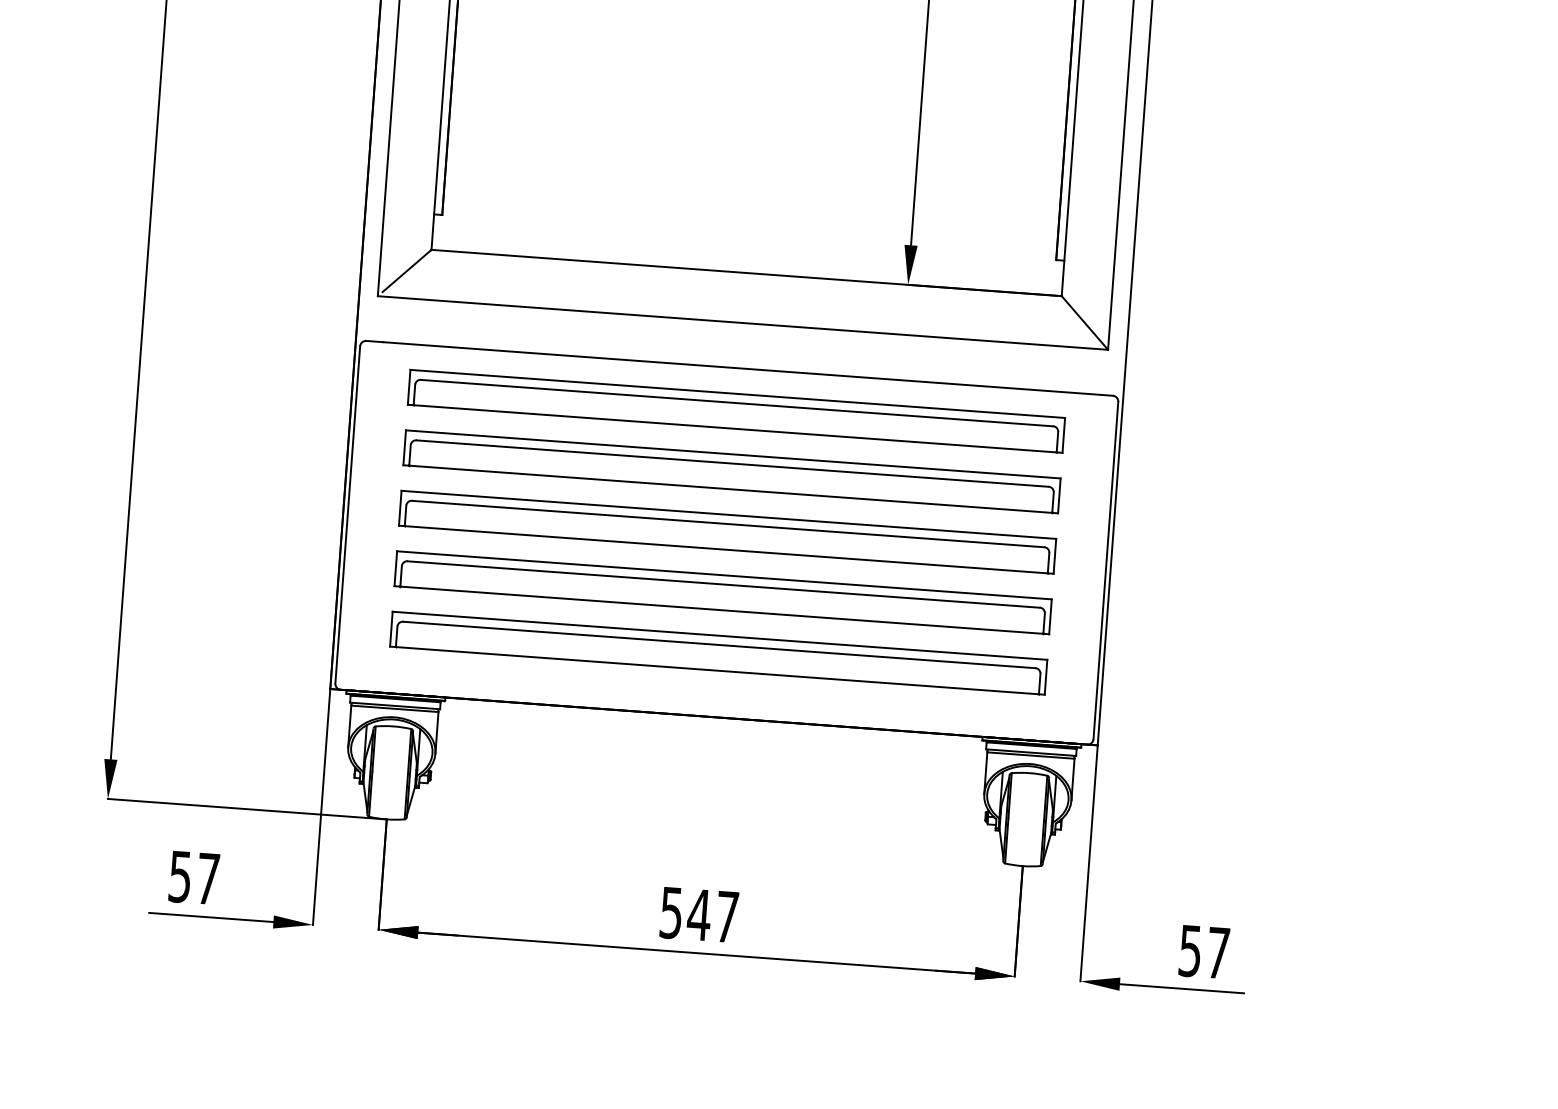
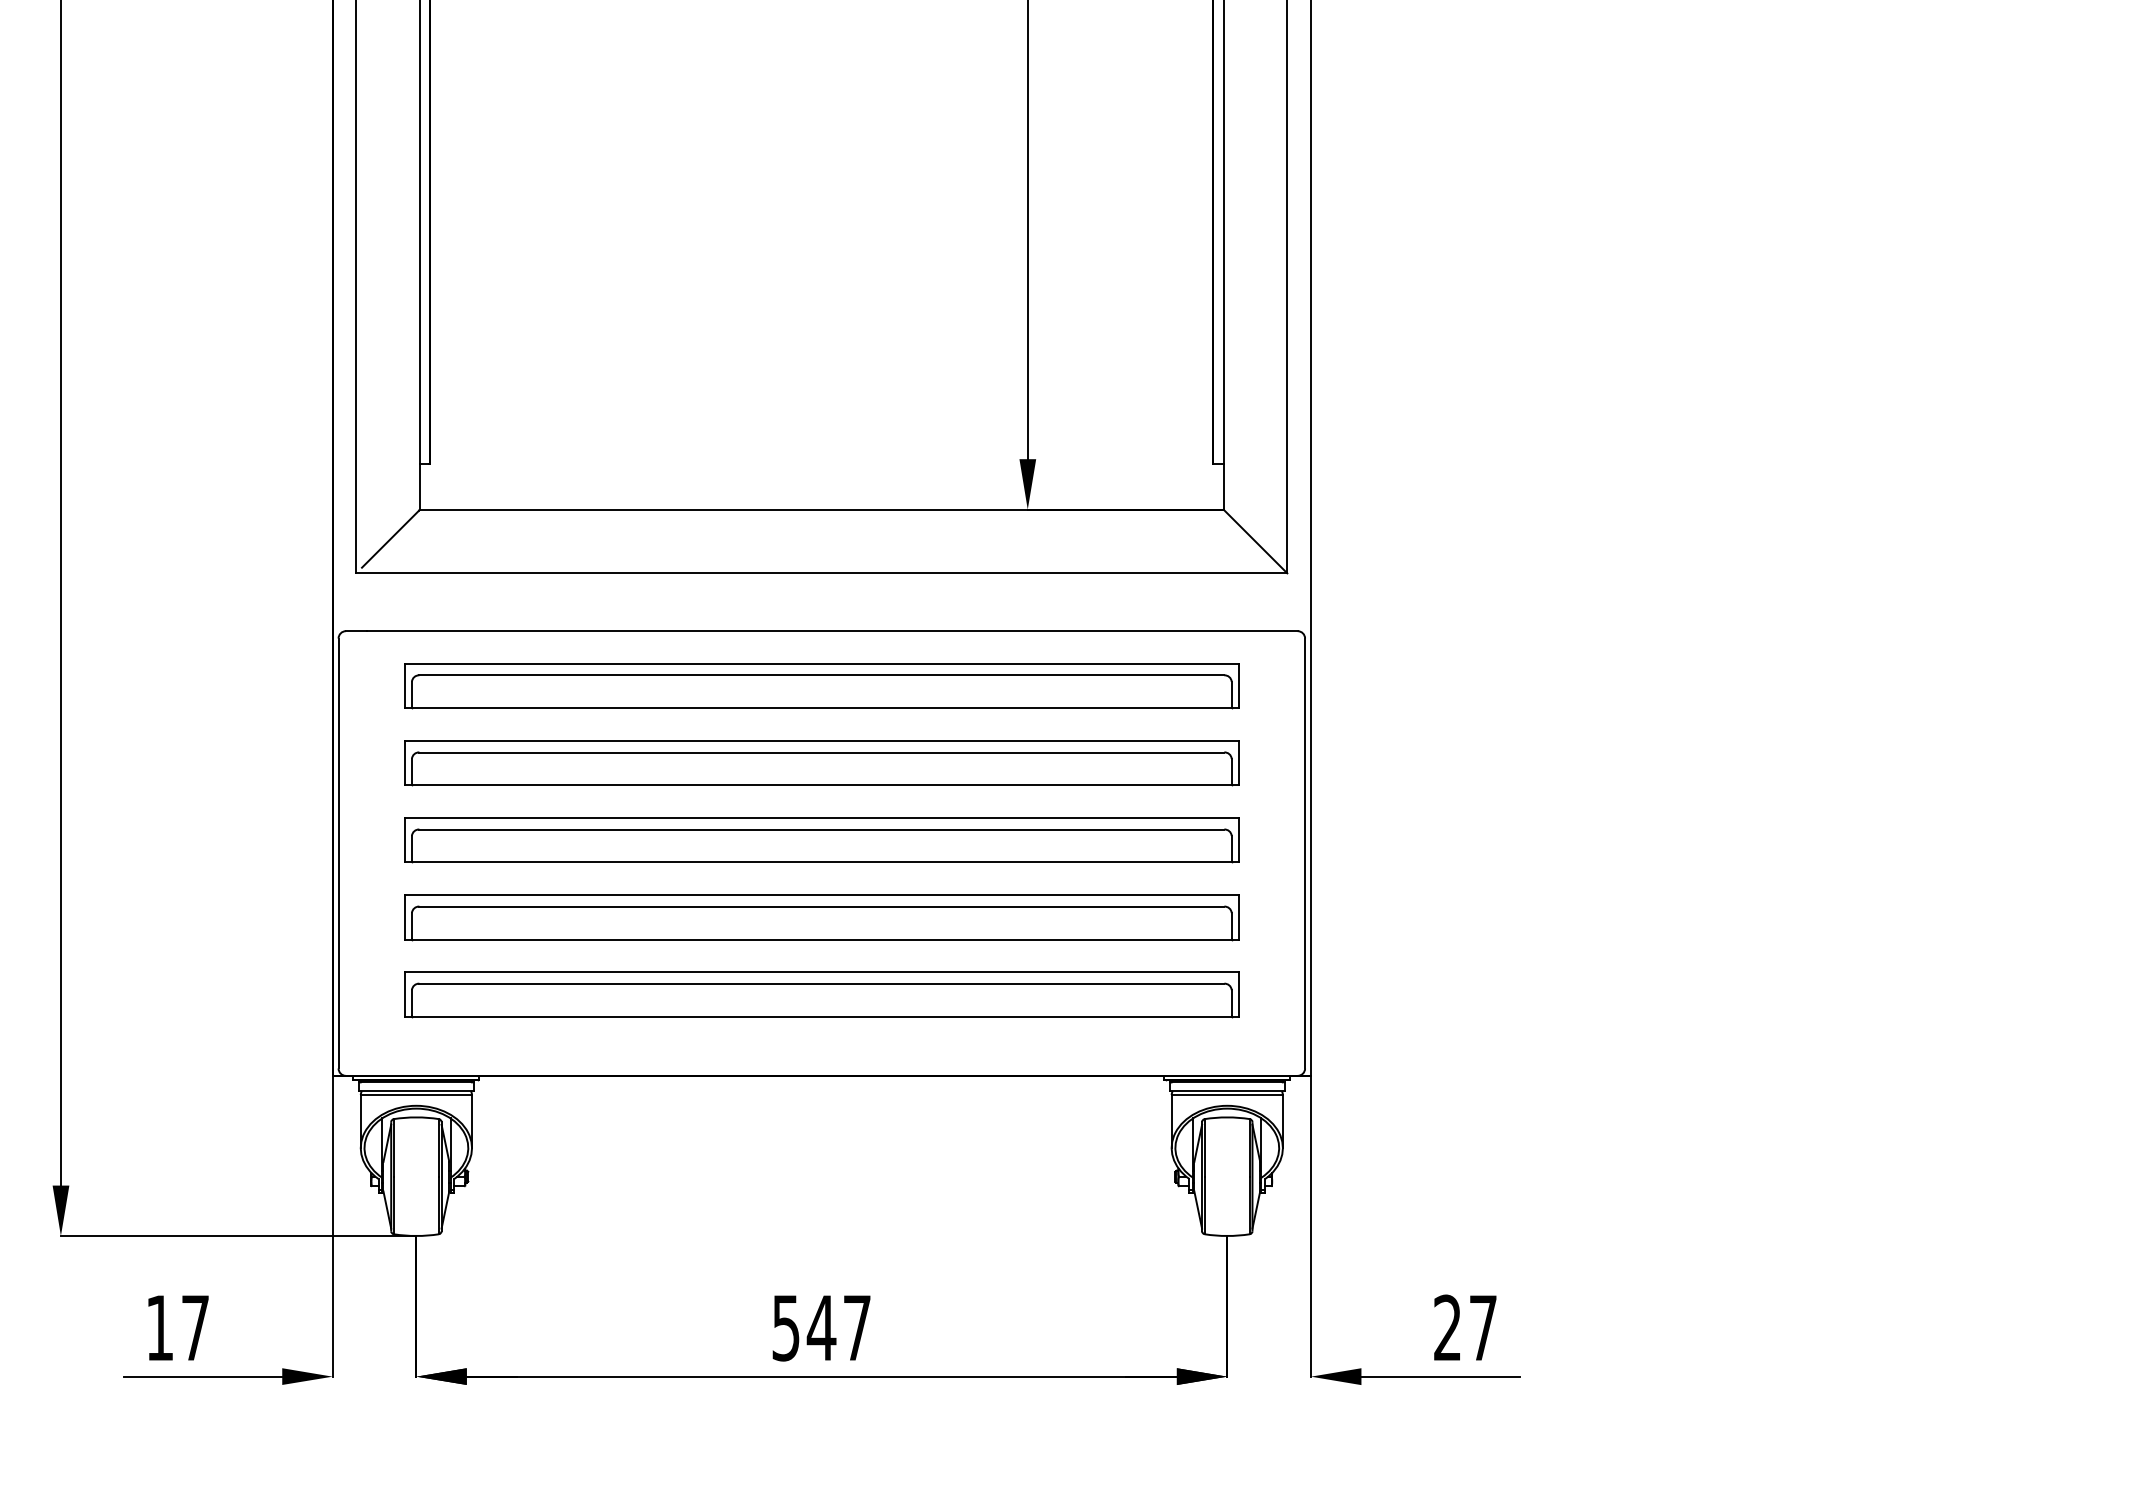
text: (179, 877) -> (159, 1328), 57 -> 17
text: (1190, 950) -> (1447, 1327), 57 -> 27

